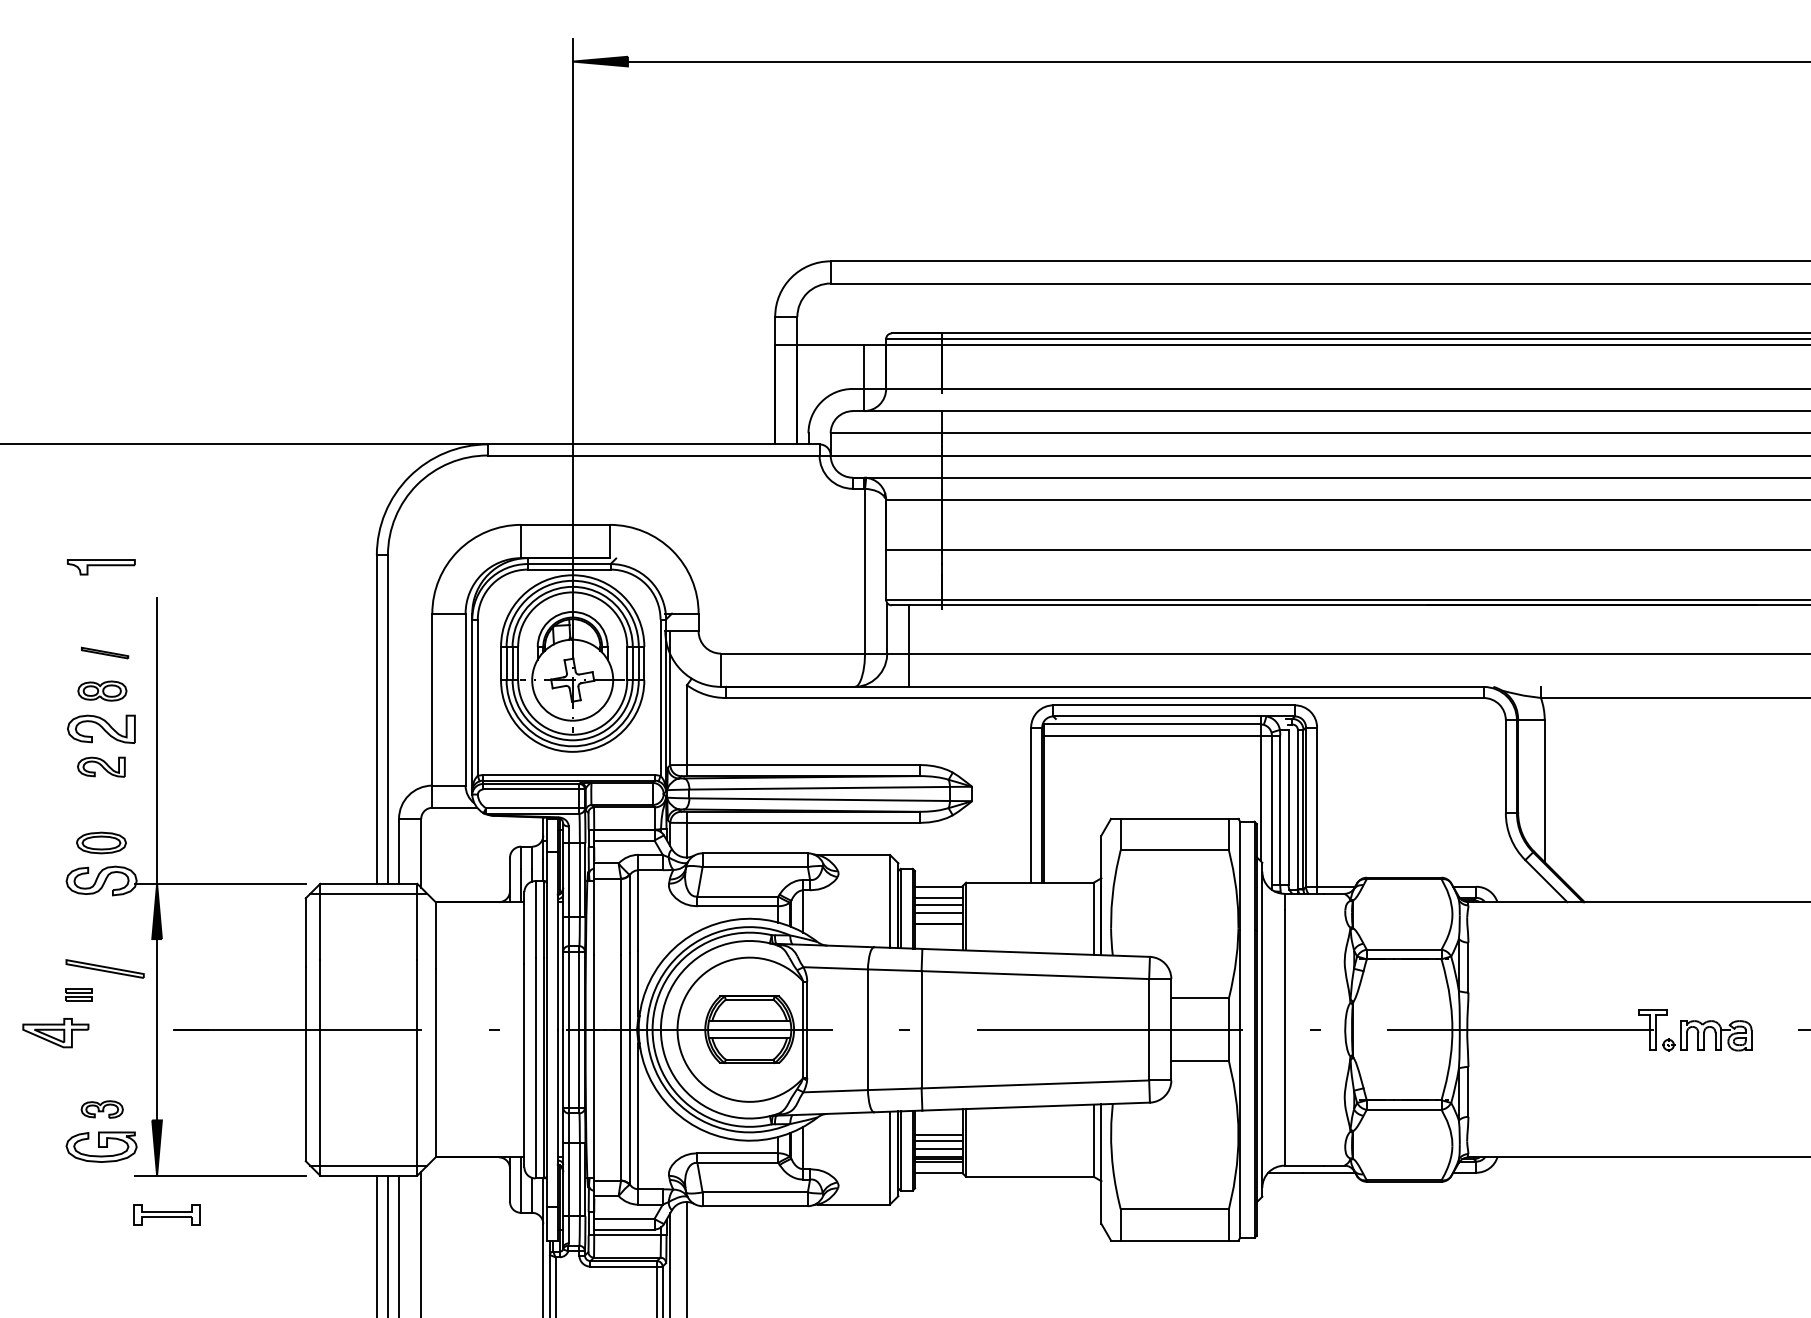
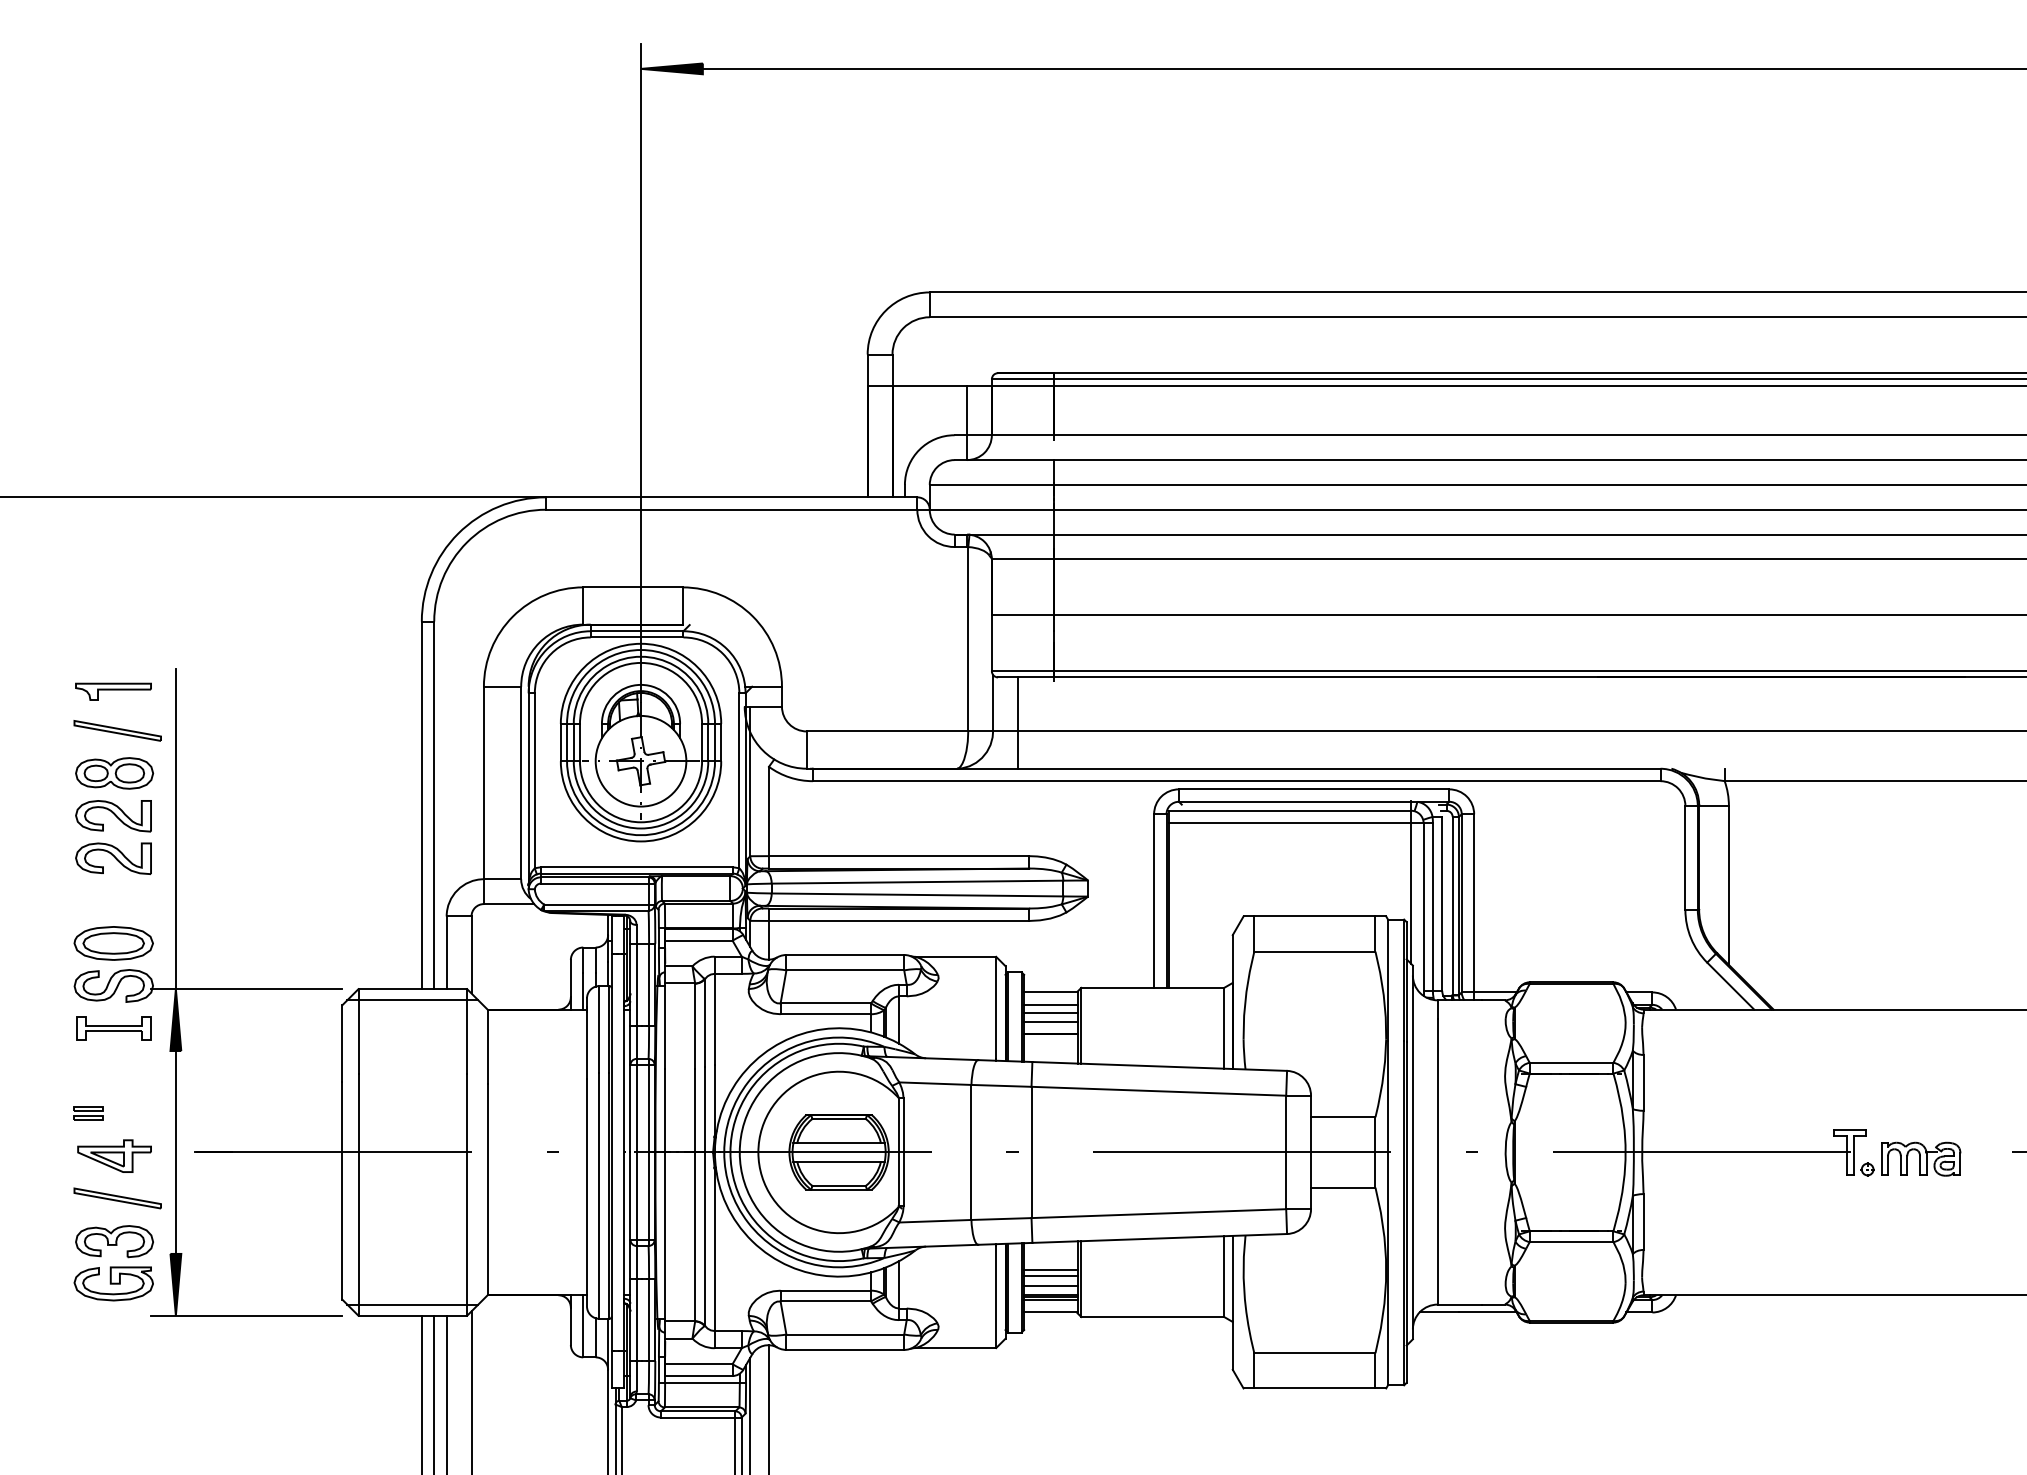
part: (101, 566) -> (113, 691), moved
part: (104, 652) -> (117, 730), size x1.67
part: (102, 691) -> (114, 773), size x1.43
part: (101, 767) -> (113, 858), size x1.43
part: (101, 843) -> (113, 943), size x1.43
part: (104, 969) -> (117, 1198), moved
part: (55, 1032) -> (114, 1155), moved
part: (102, 1109) -> (114, 1241), size x1.67
part: (166, 1214) -> (113, 1028), moved

